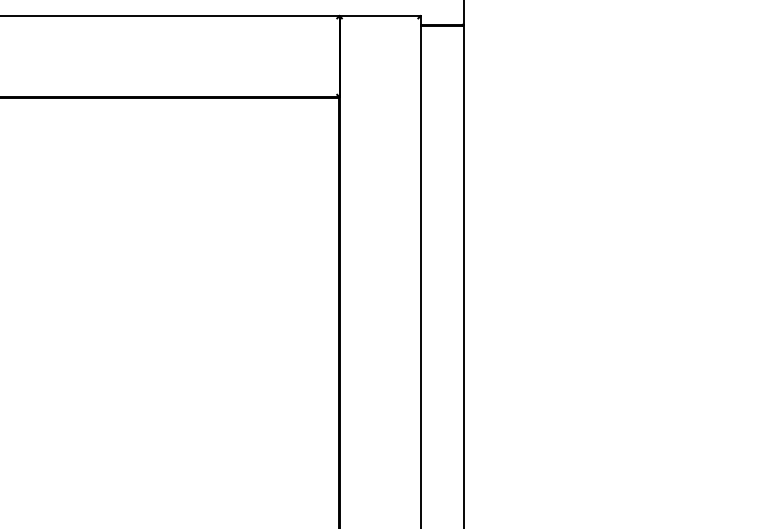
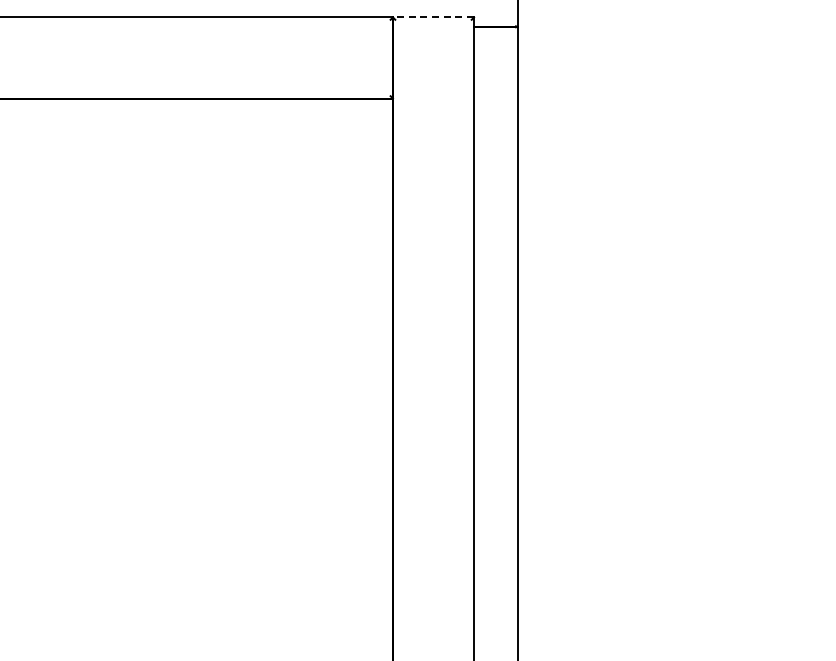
line: (380, 16) -> (433, 17), solid -> dashed

